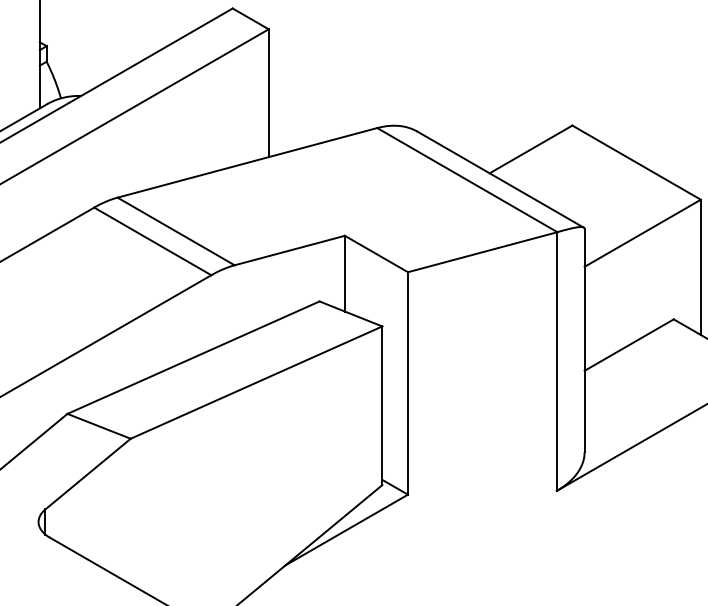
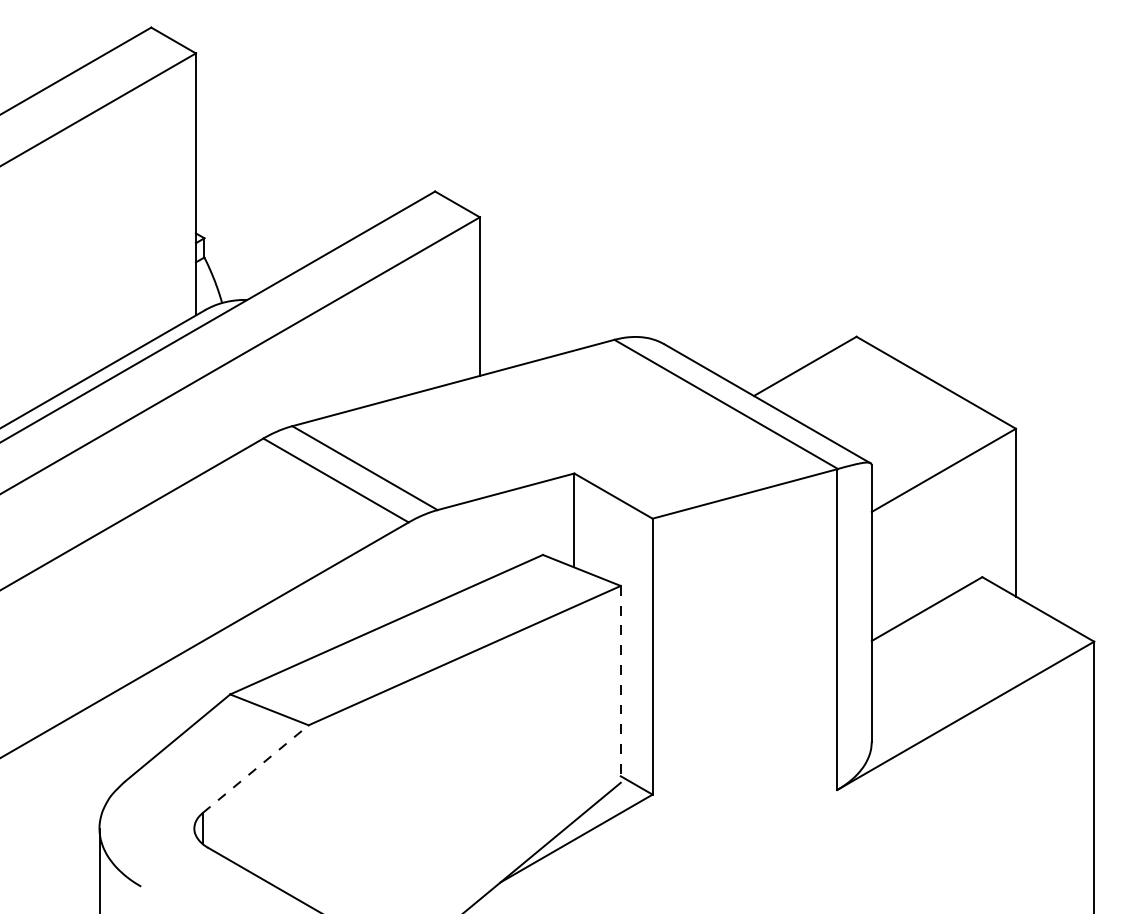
line: (382, 405) -> (620, 684), solid -> dashed
line: (87, 474) -> (255, 769), solid -> dashed

